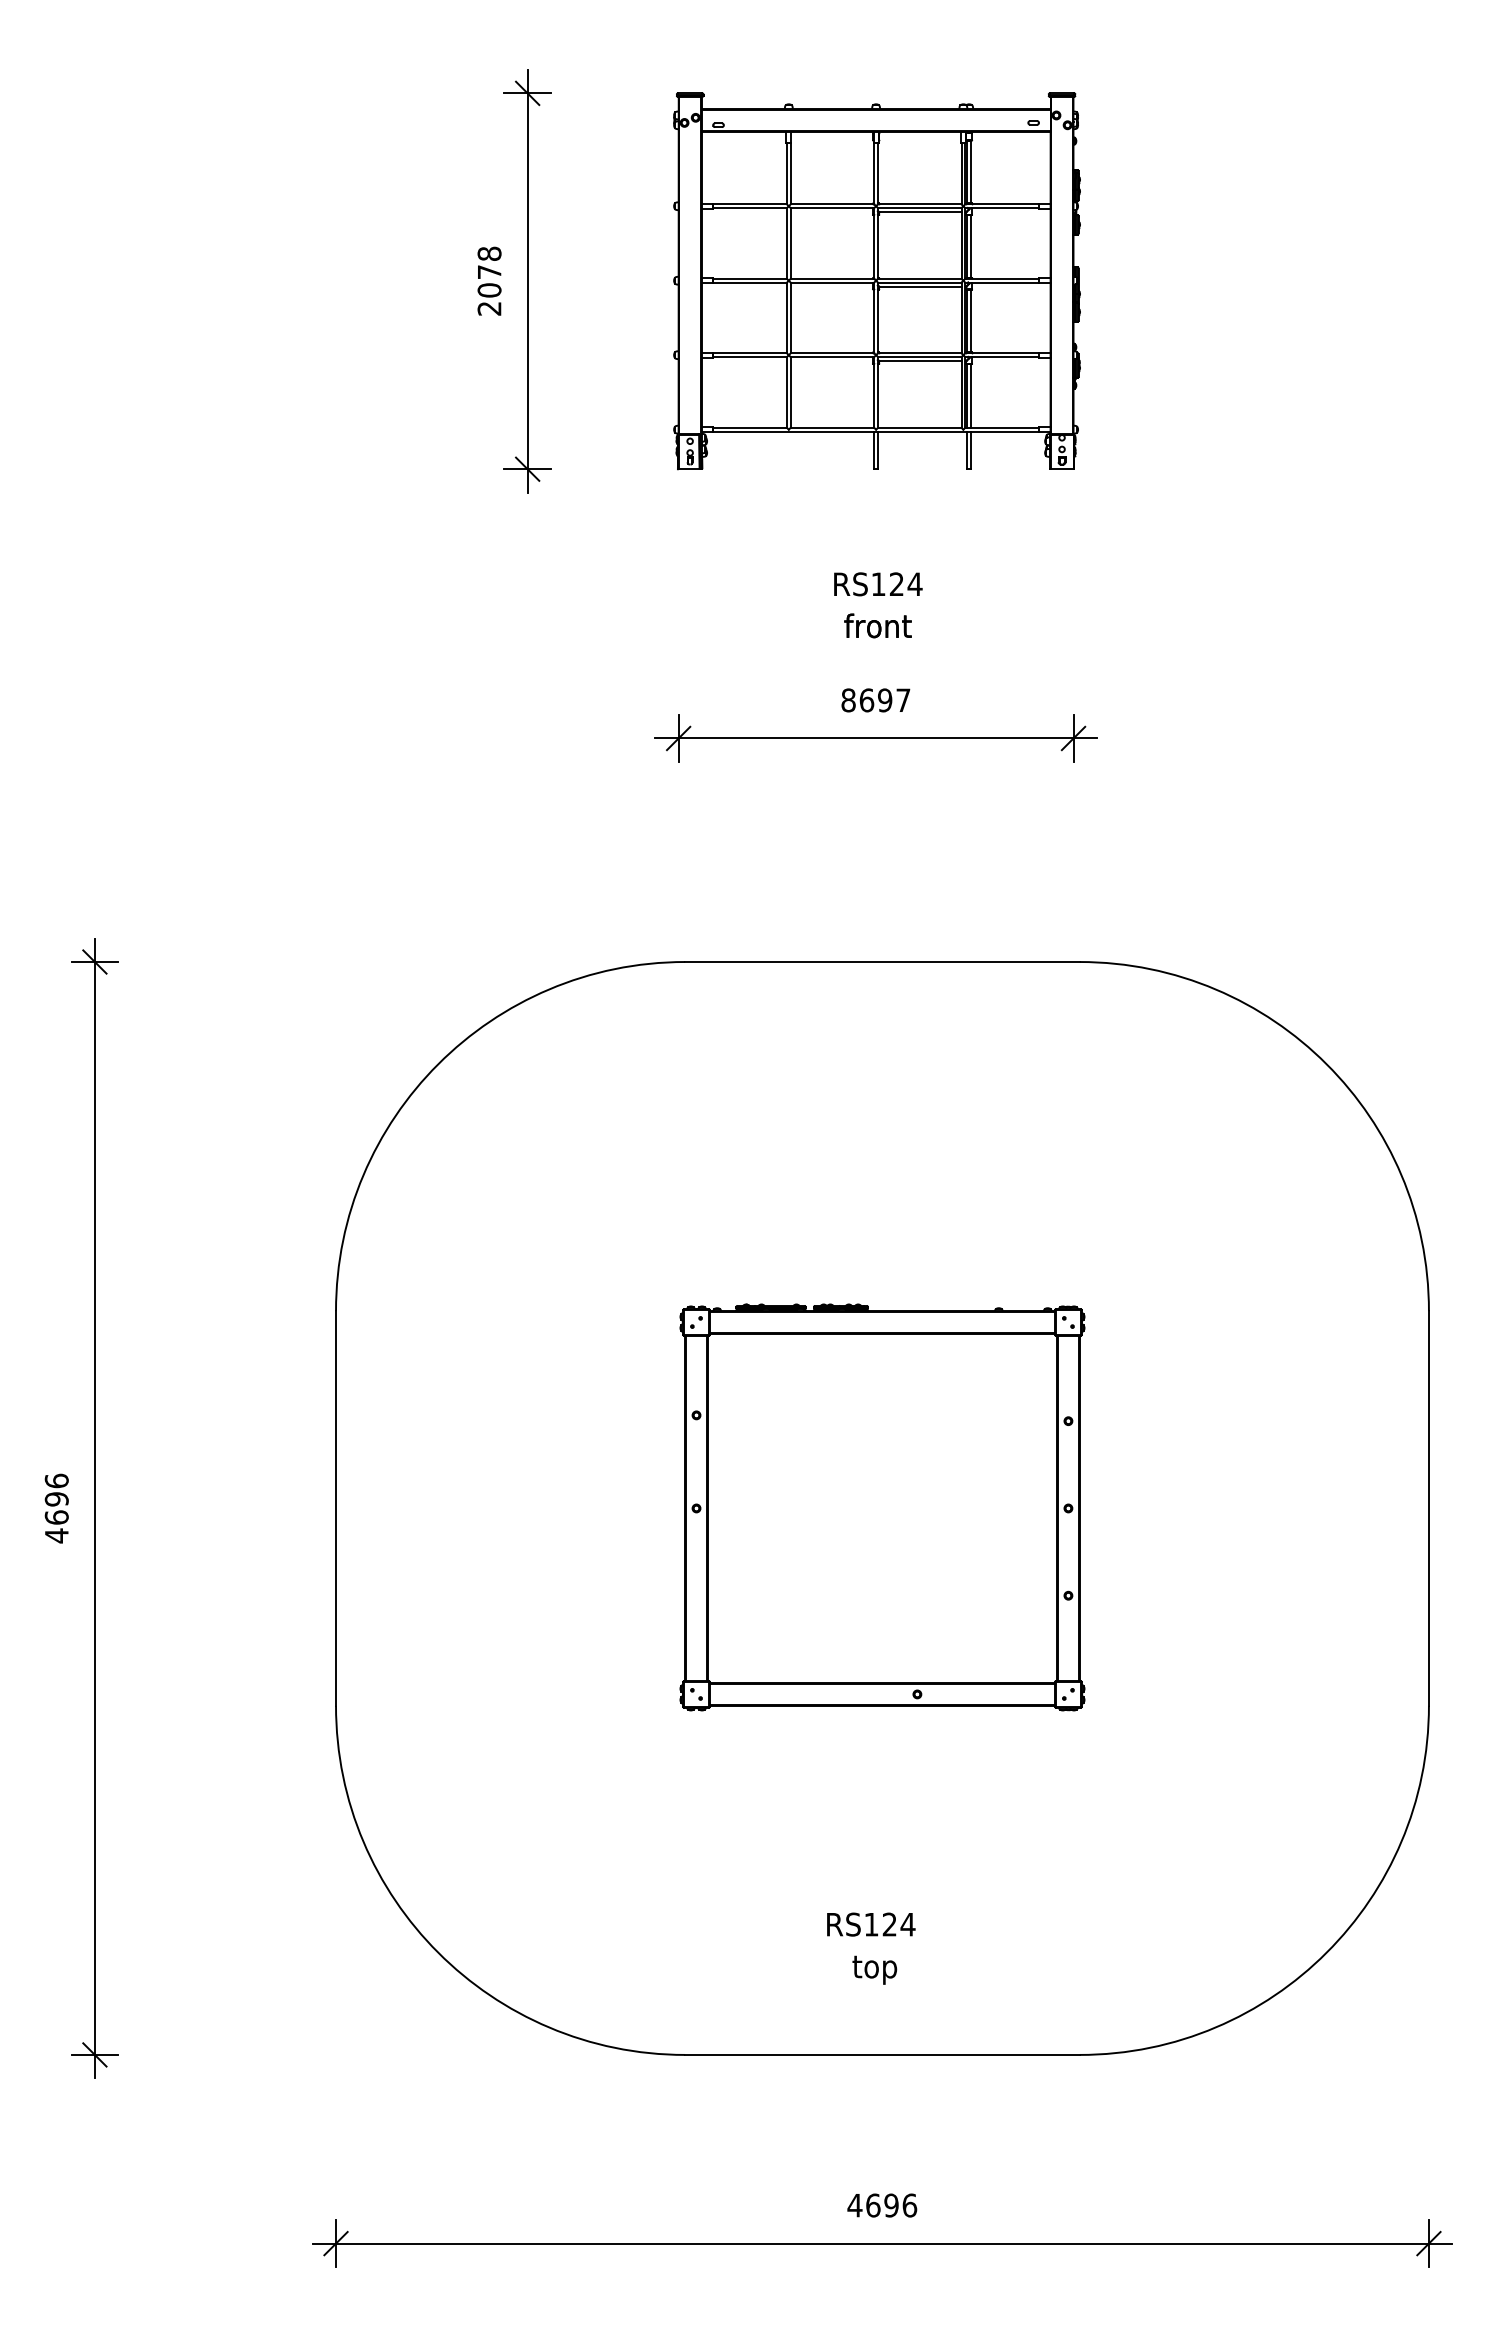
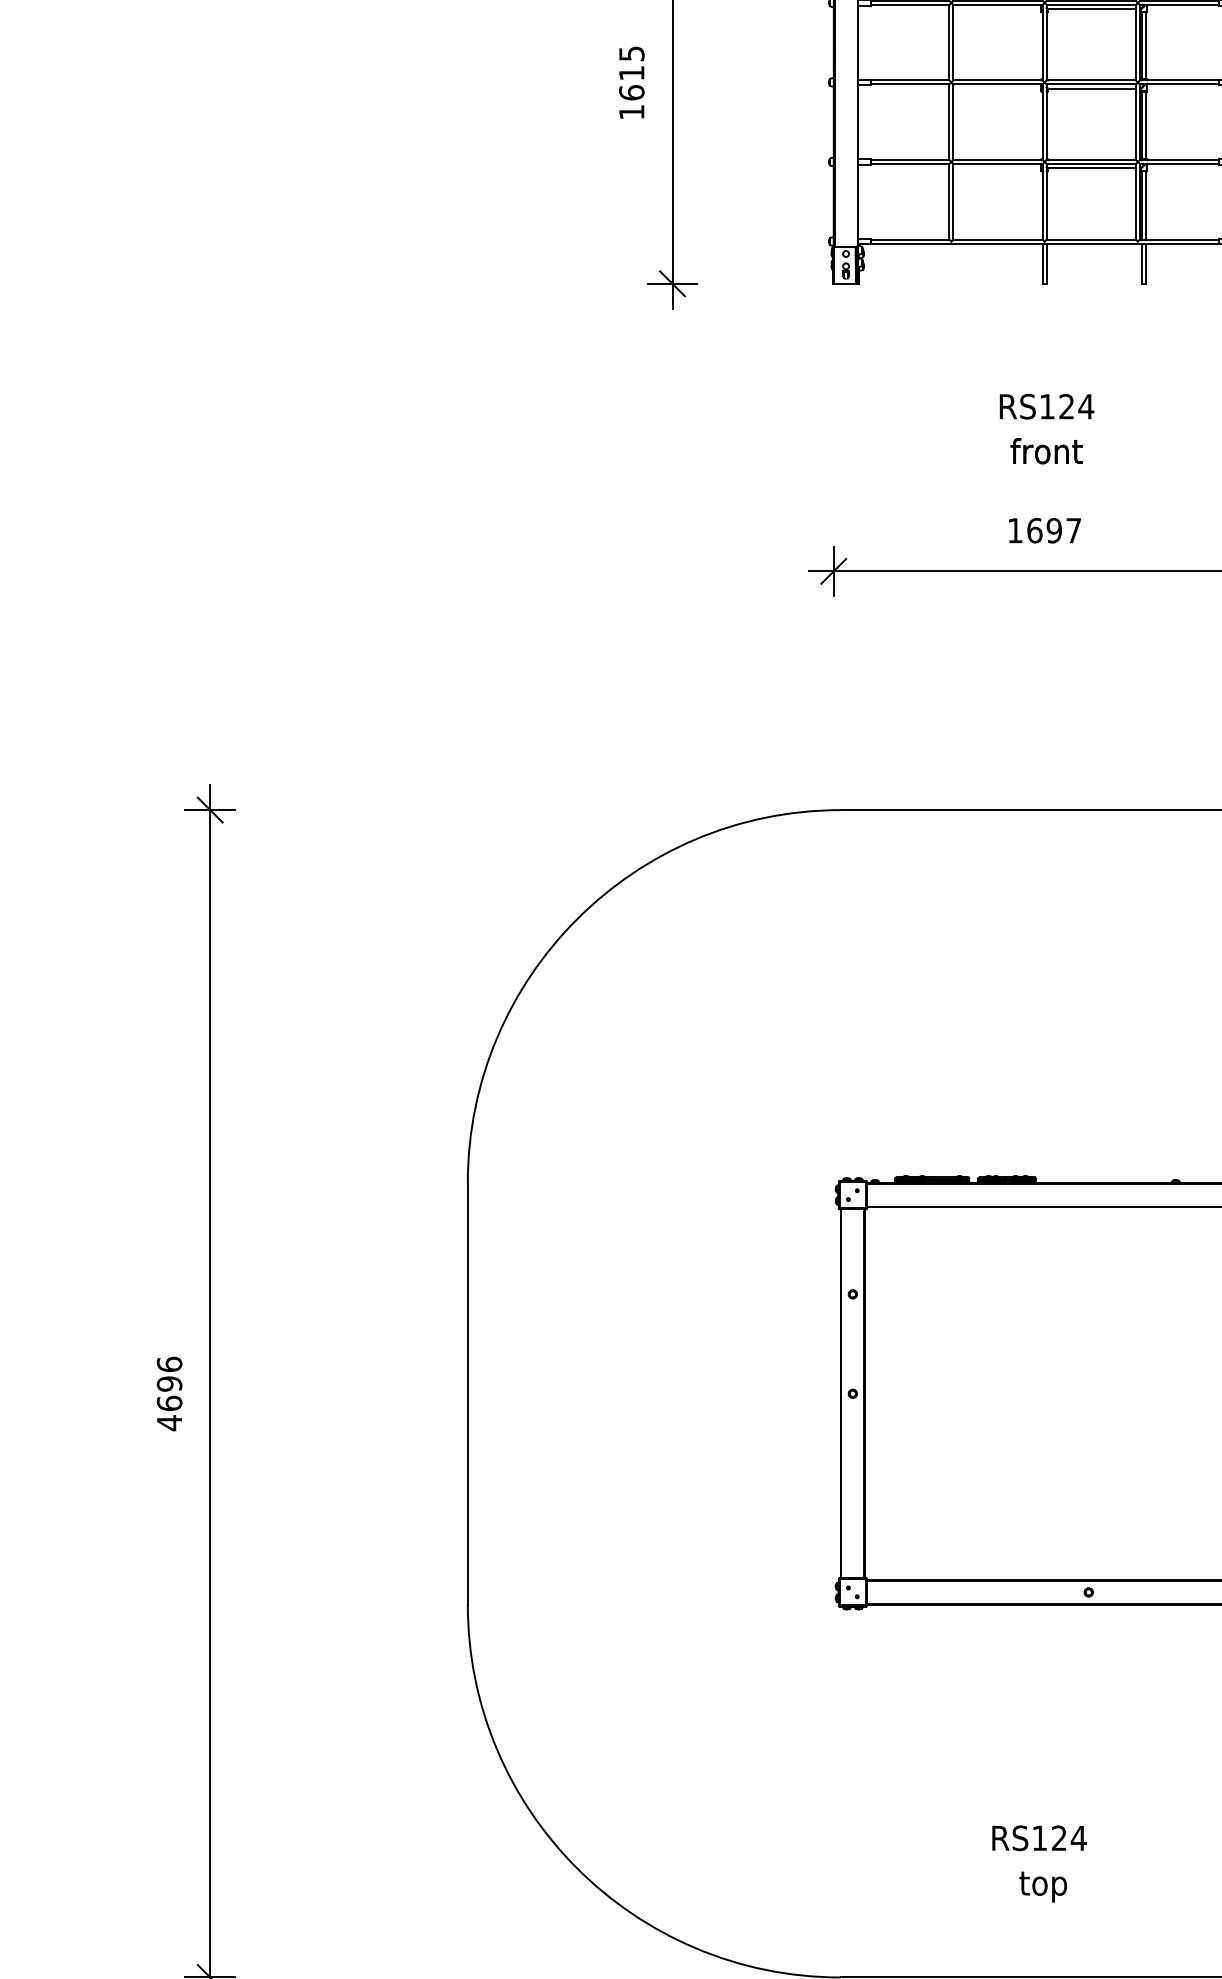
text: (489, 280) -> (631, 82), 2078 -> 1615
text: (848, 700) -> (1015, 530), 8697 -> 1697

